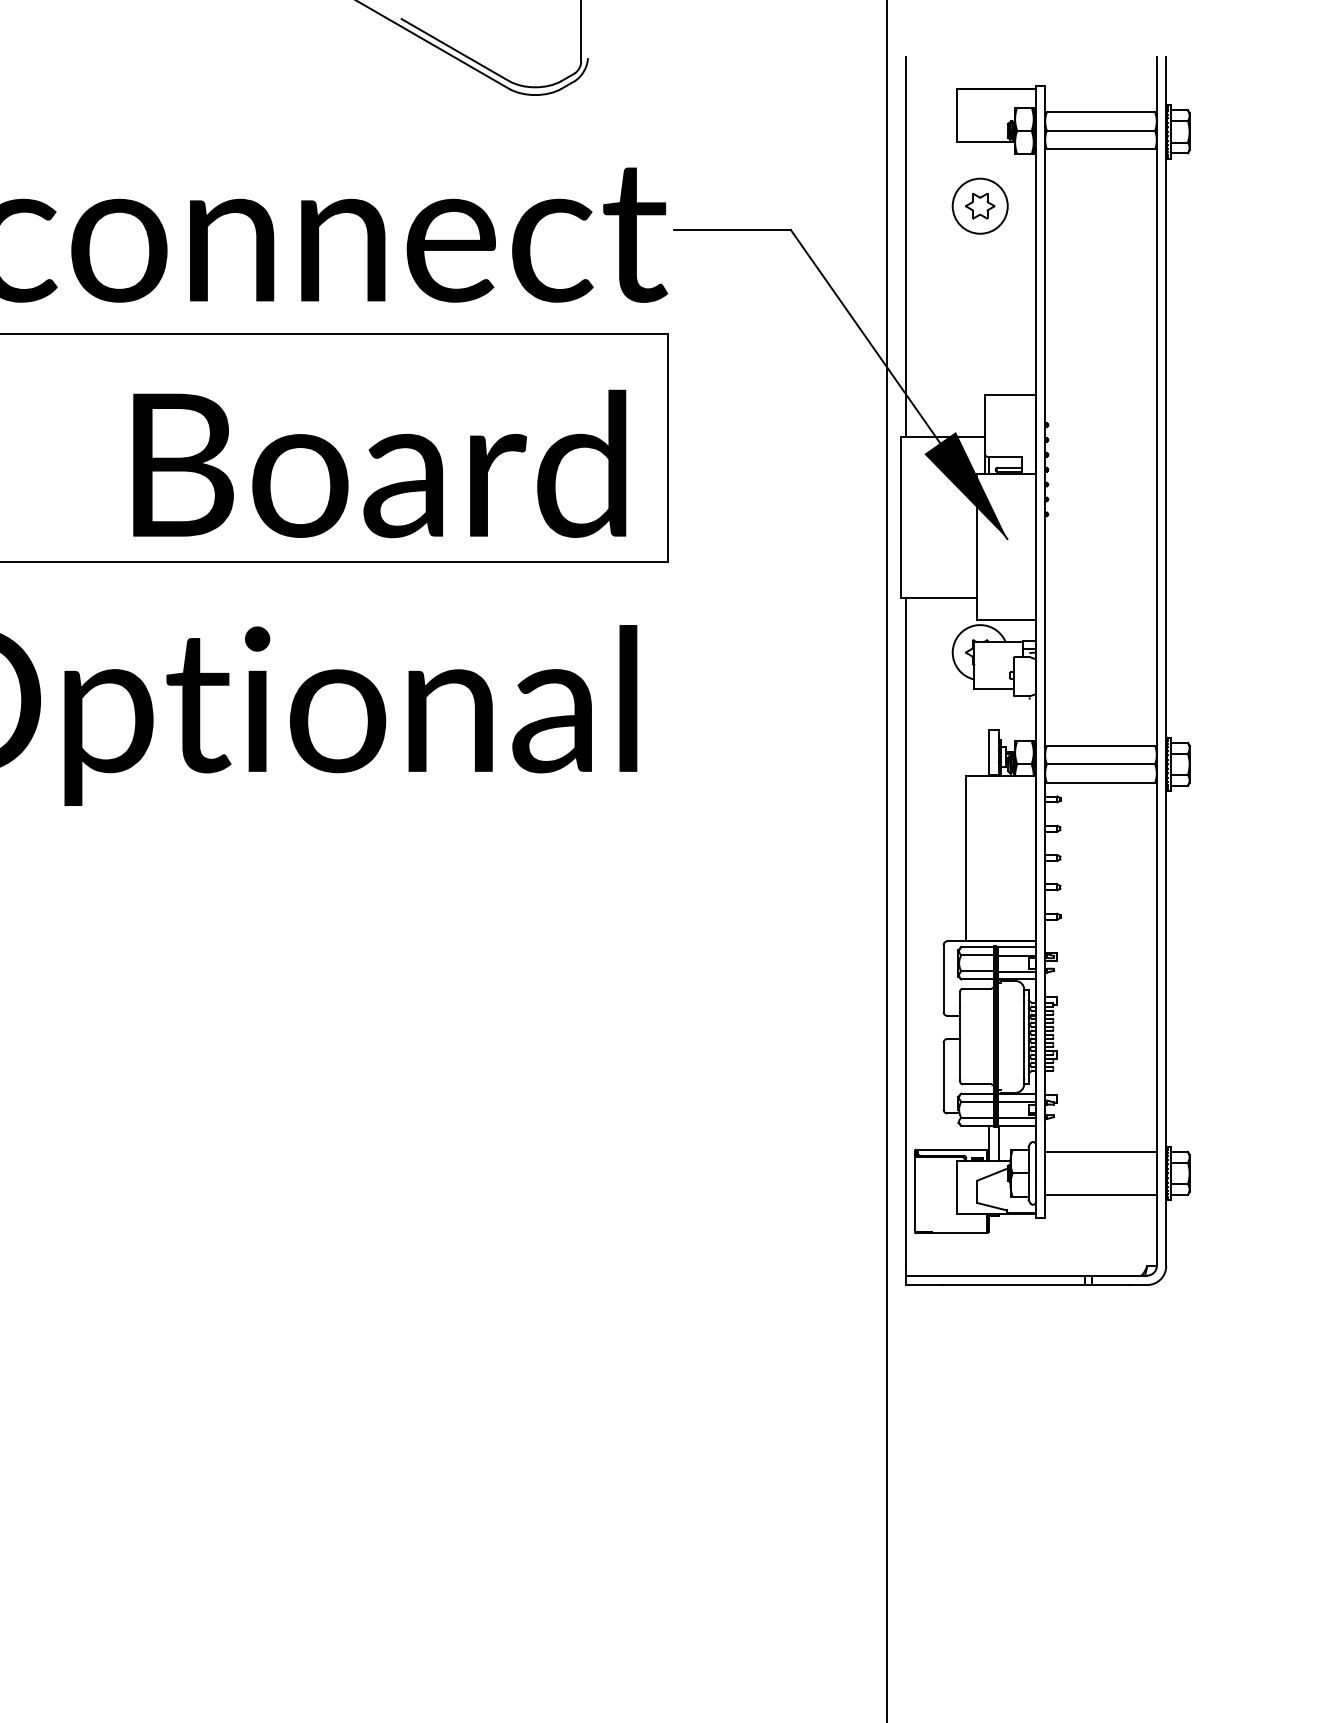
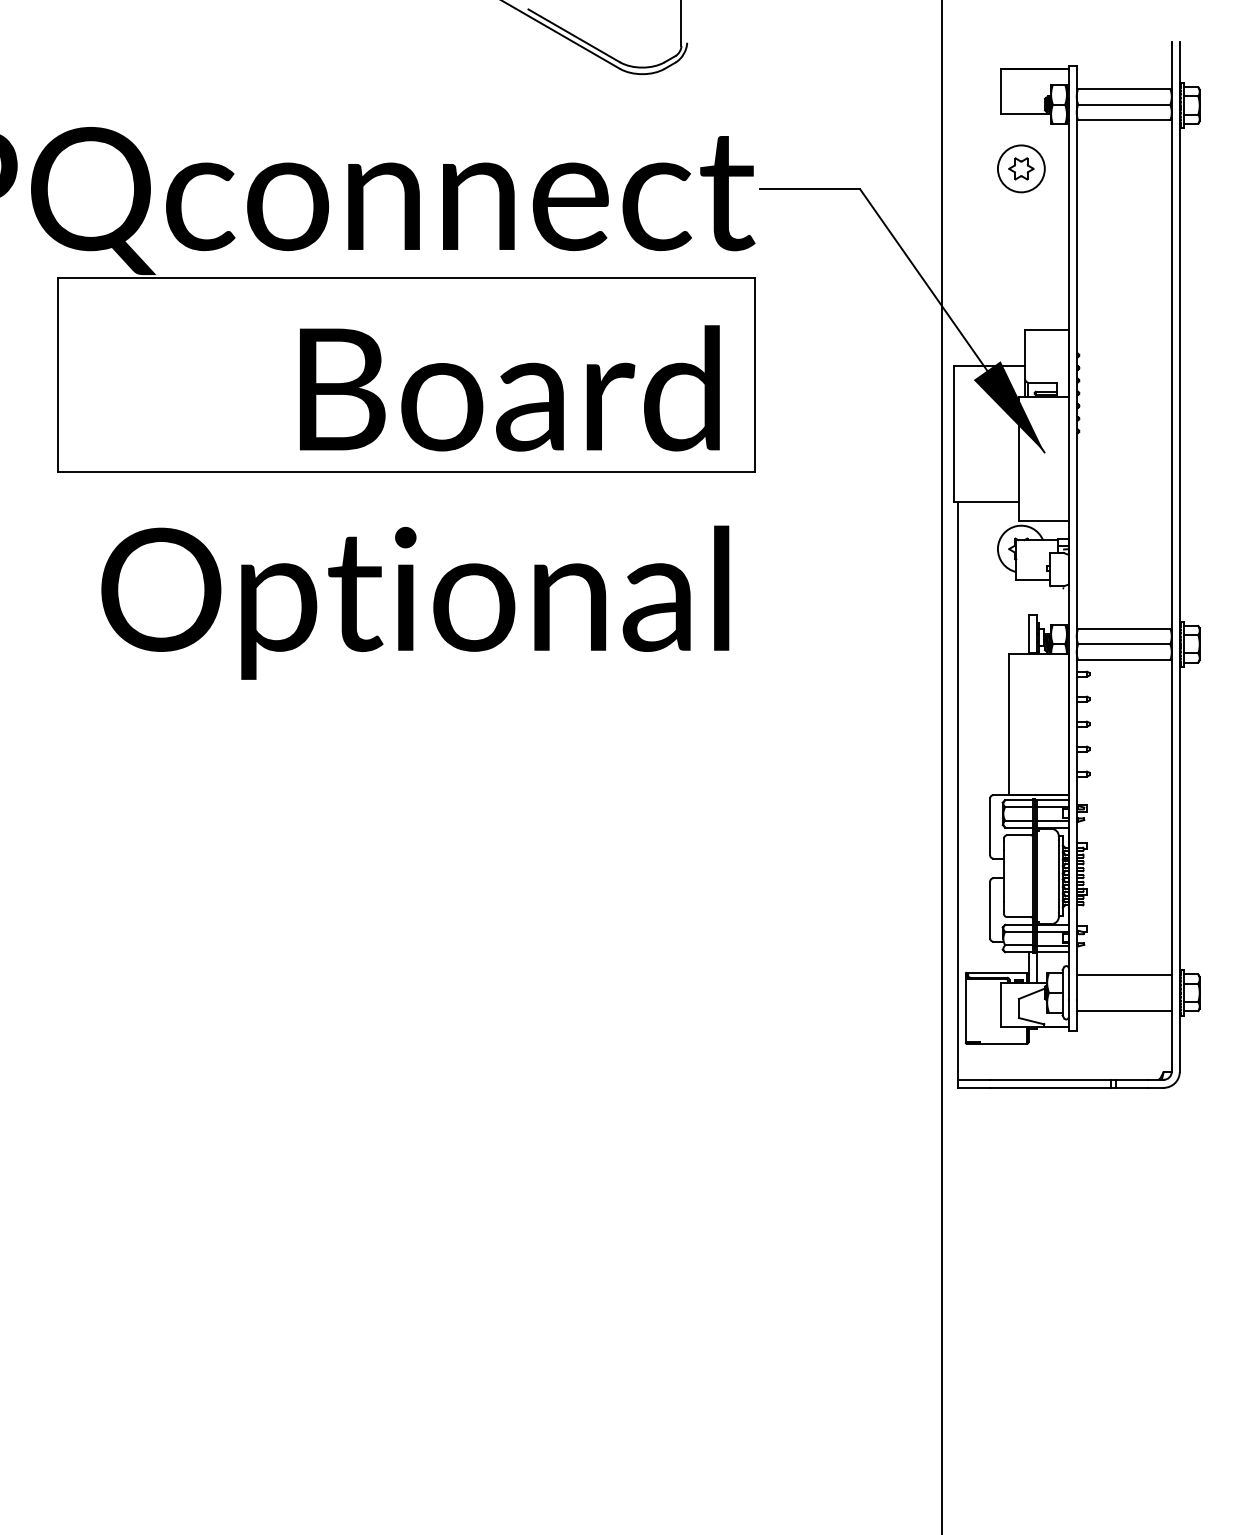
line: (906, 246) -> (958, 203), removed

